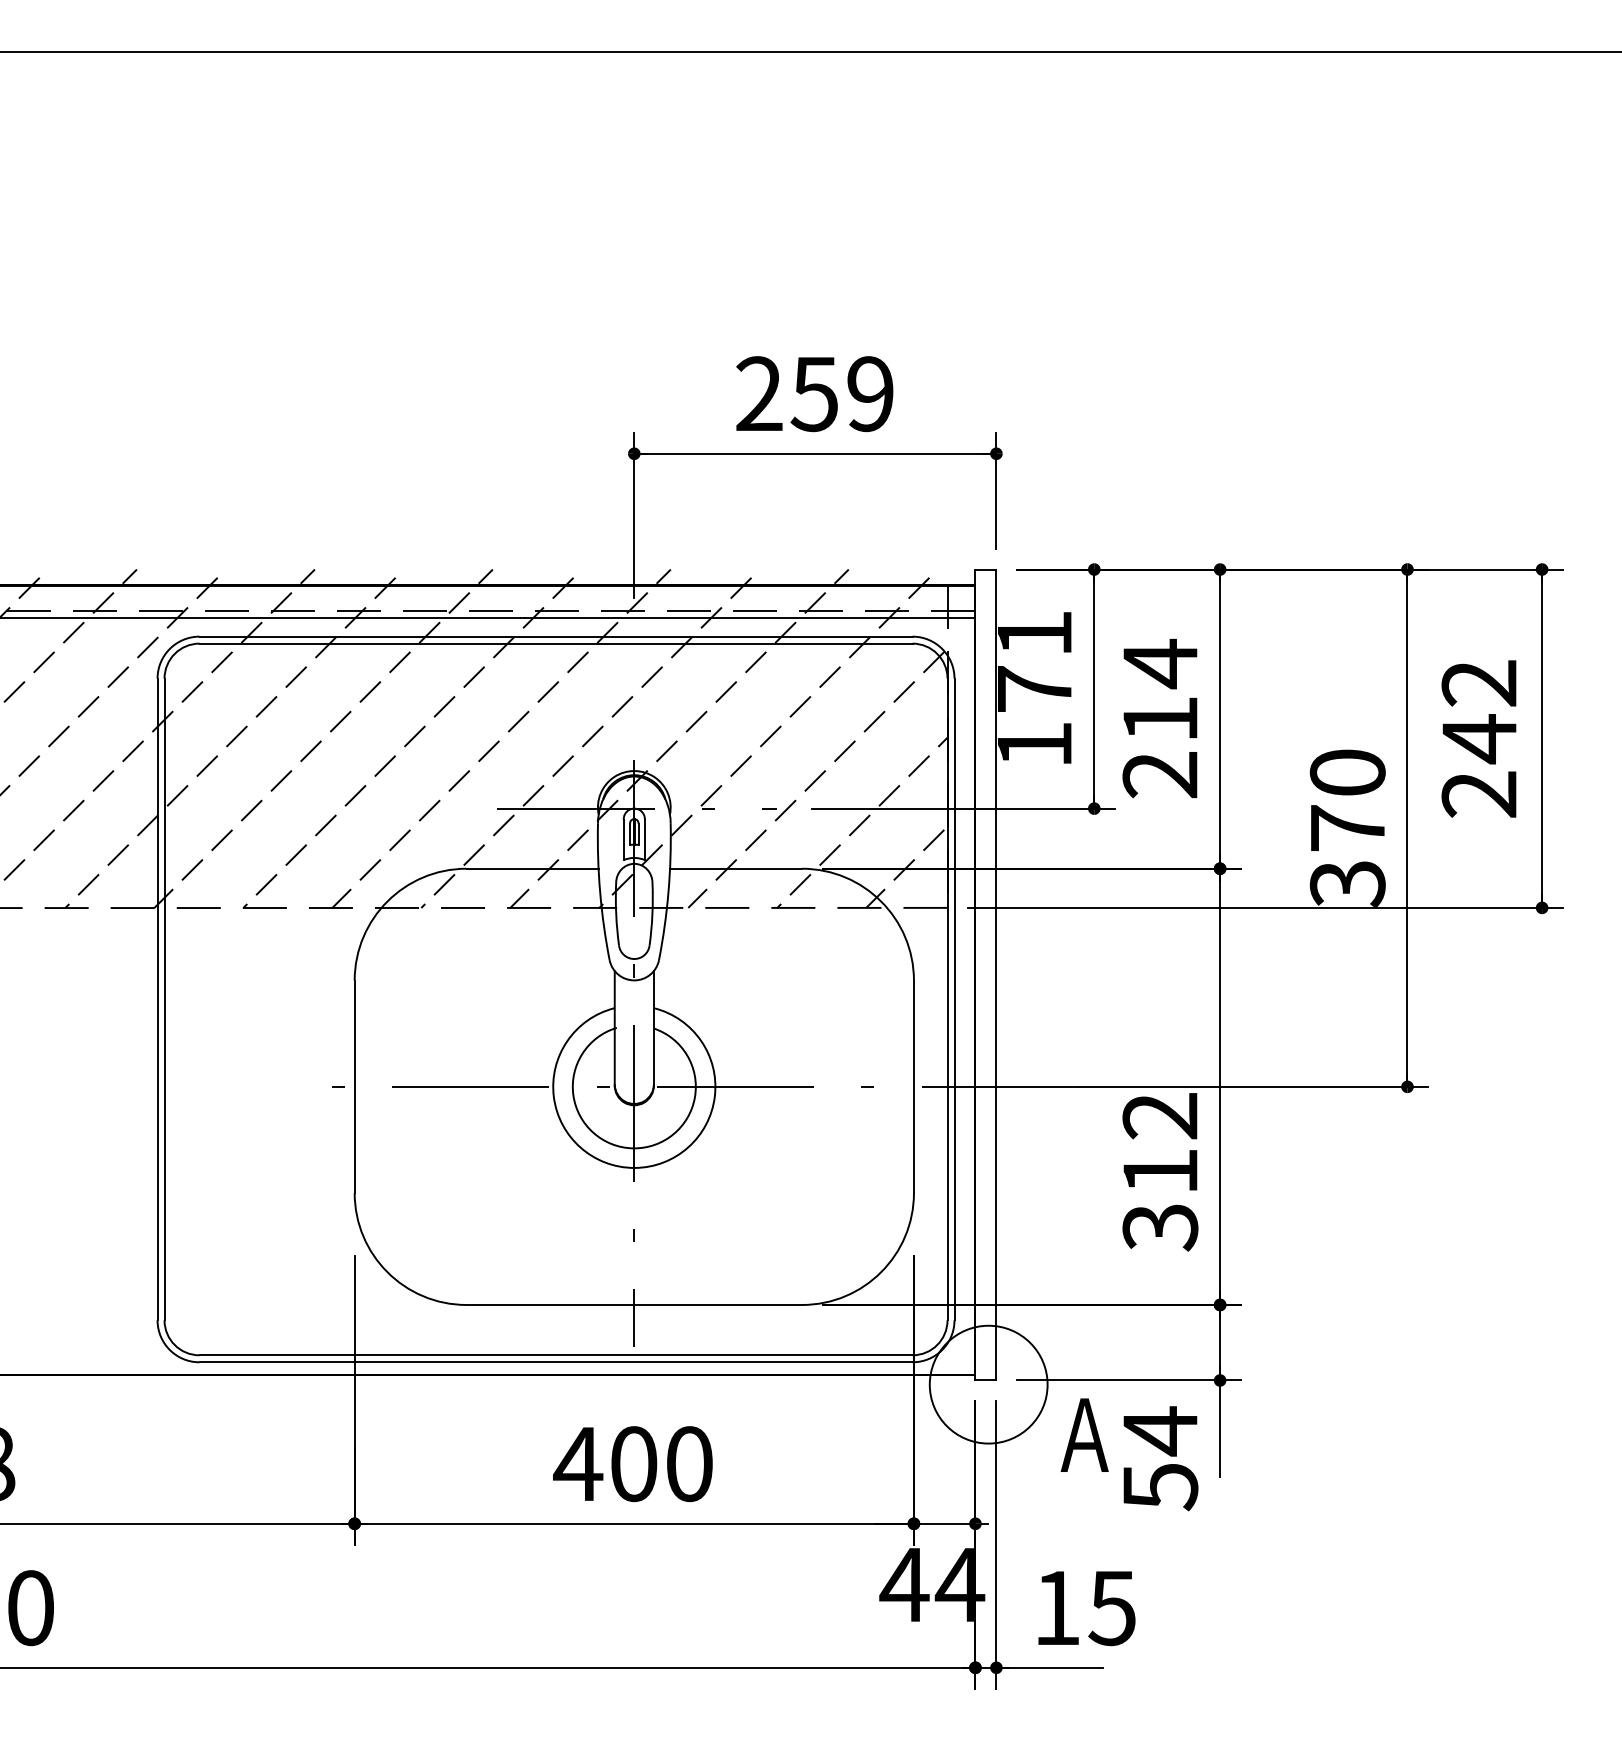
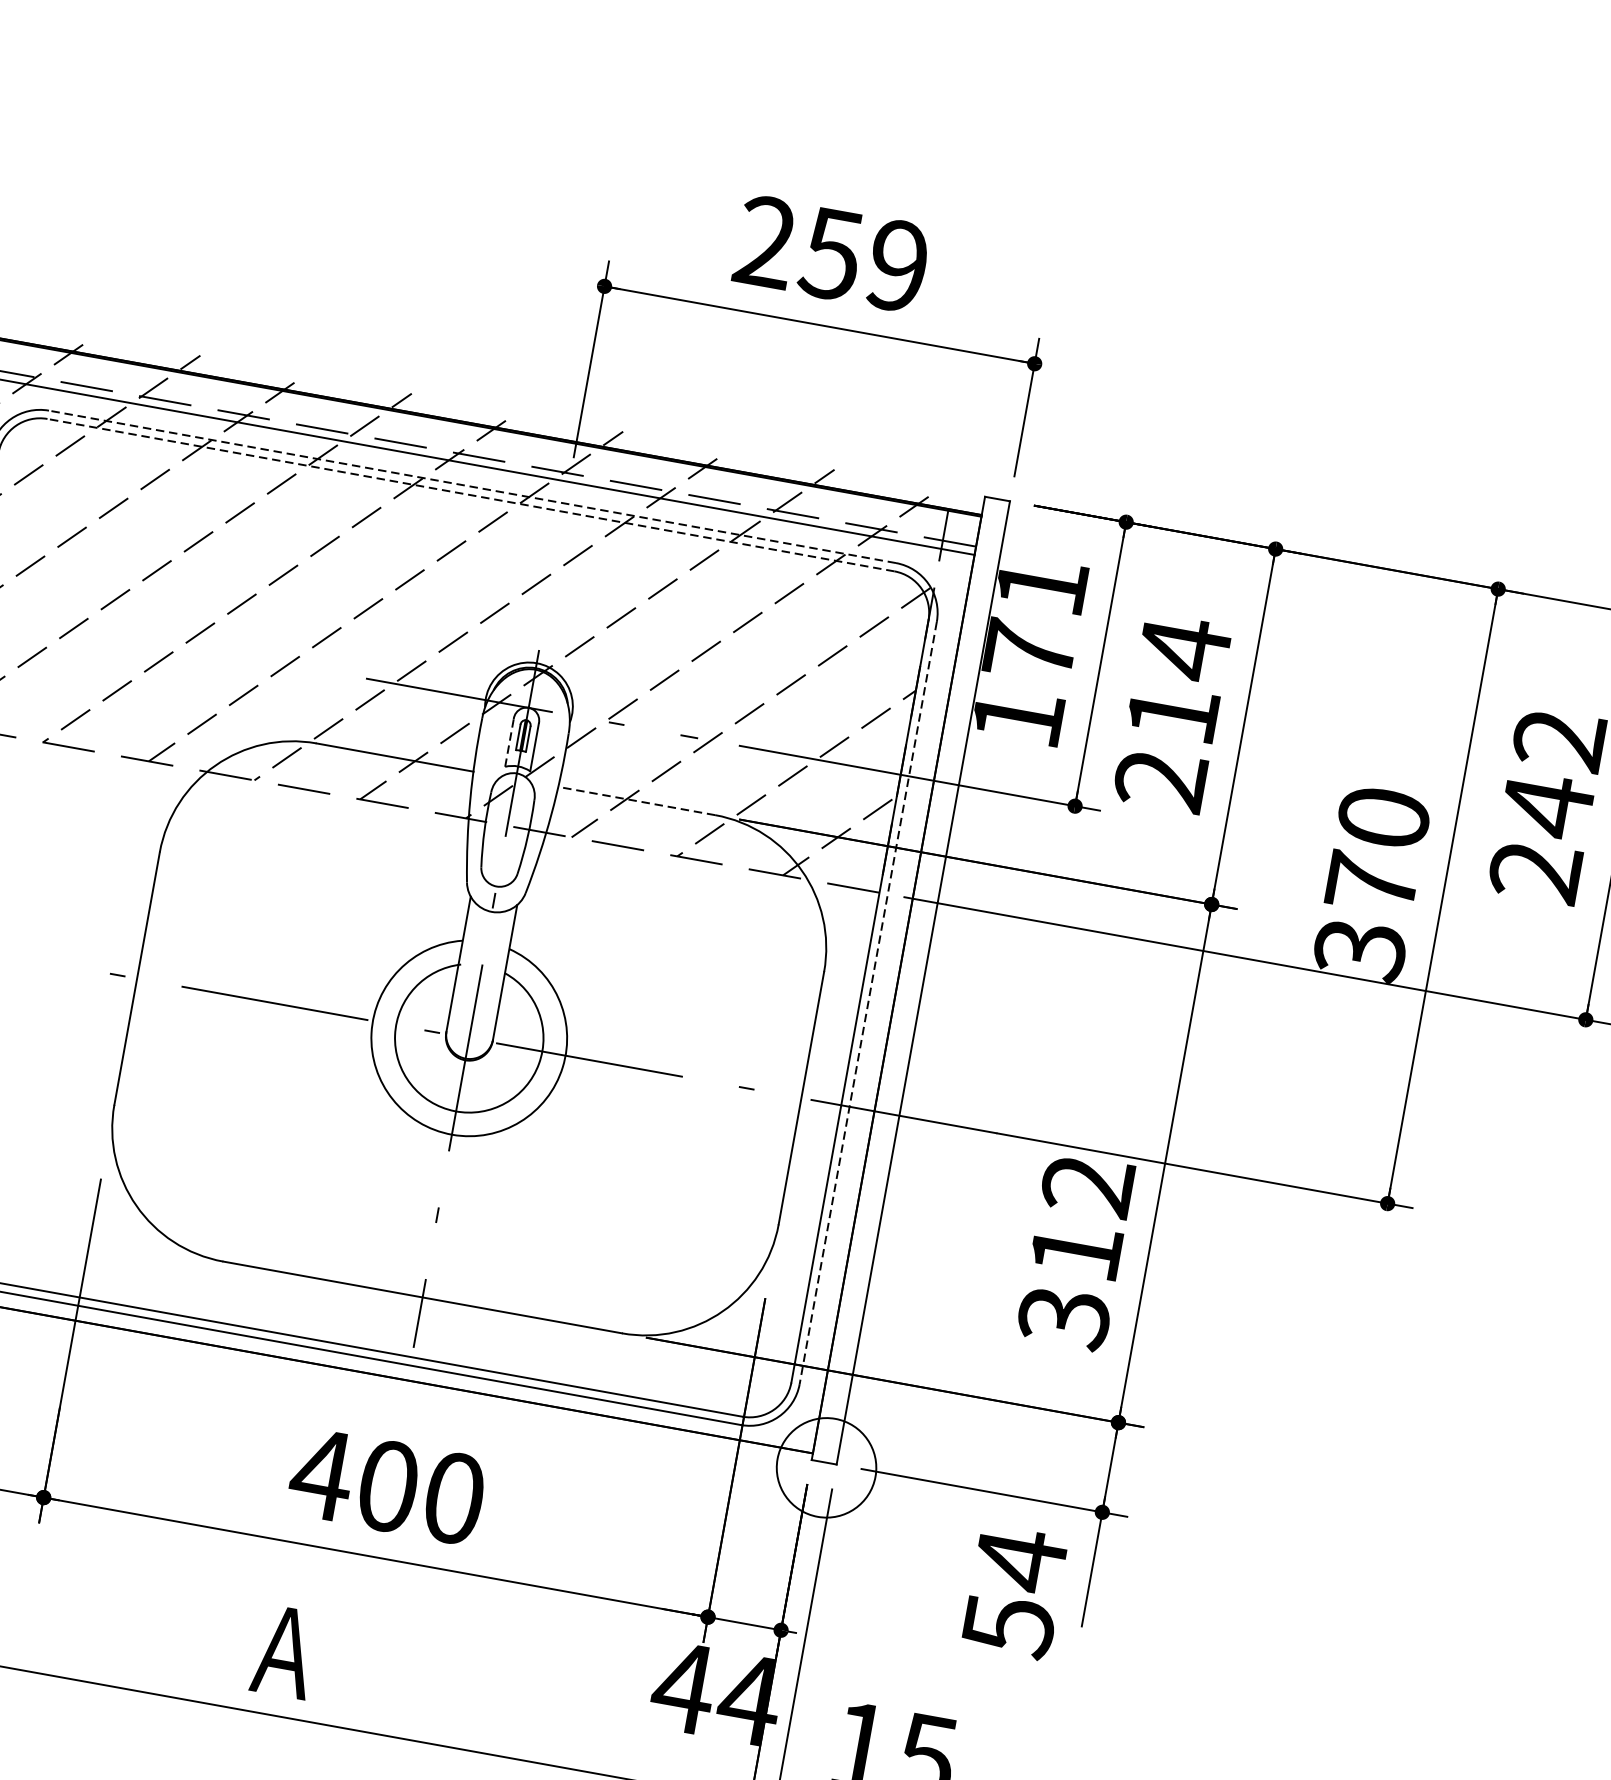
line: (556, 636) -> (473, 486), solid -> dashed
line: (556, 643) -> (471, 495), solid -> dashed
line: (623, 839) -> (509, 742), solid -> dashed
line: (735, 868) -> (636, 800), solid -> dashed
line: (954, 999) -> (868, 1003), solid -> dashed
circle: (988, 1384) -> (826, 1467), size x0.7
text: (1084, 1434) -> (284, 1650), moved

